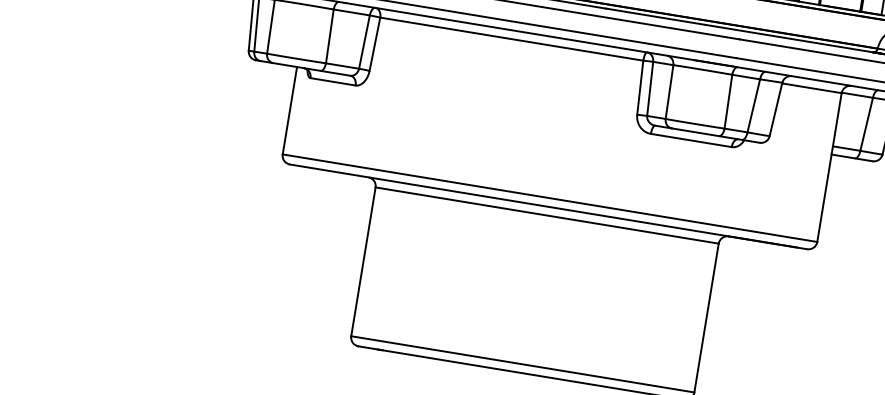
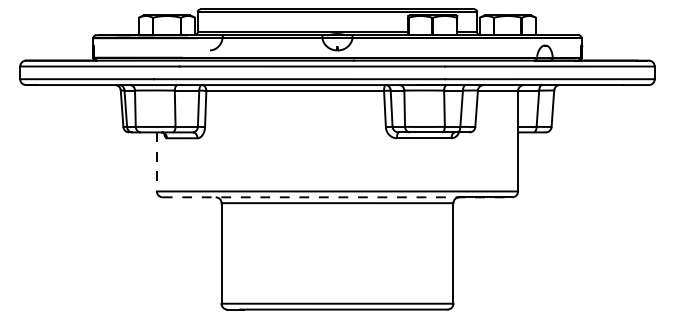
line: (289, 109) -> (156, 161), solid -> dashed
line: (544, 206) -> (334, 197), solid -> dashed

